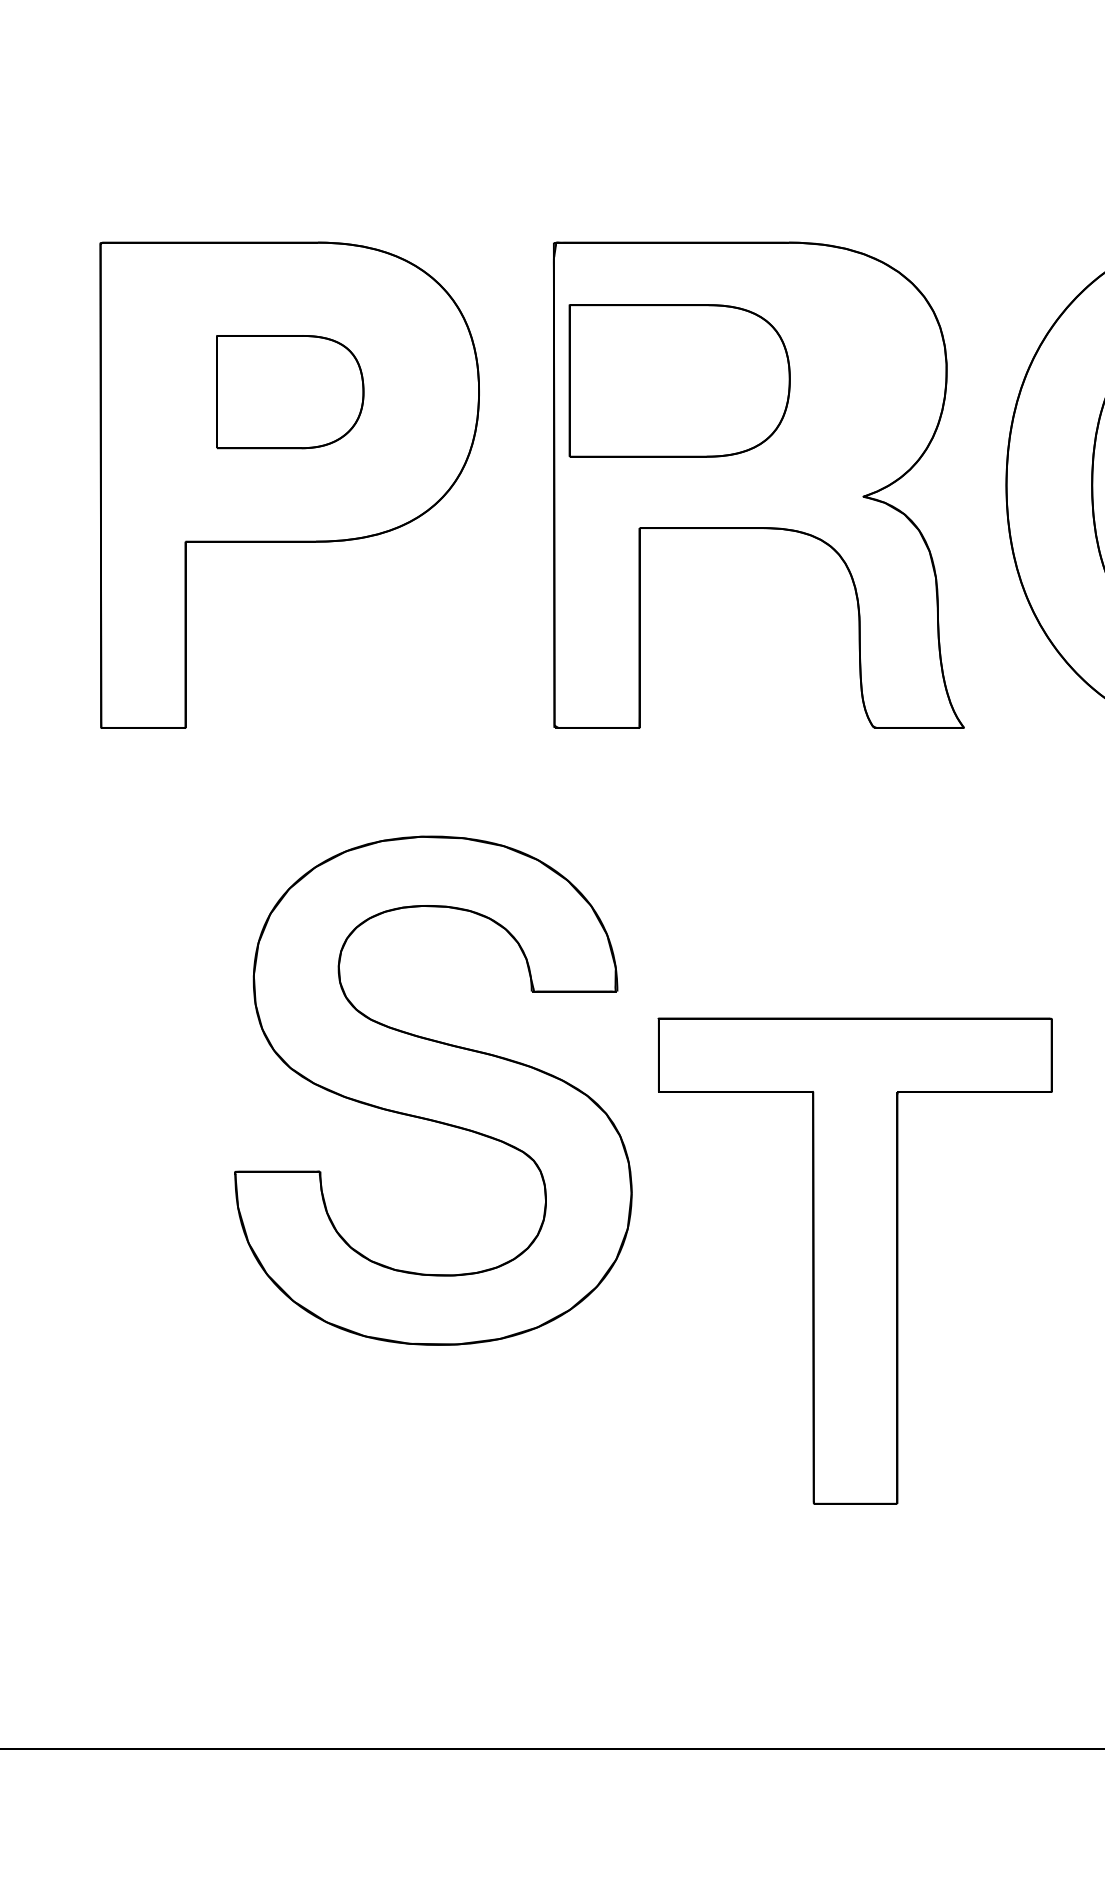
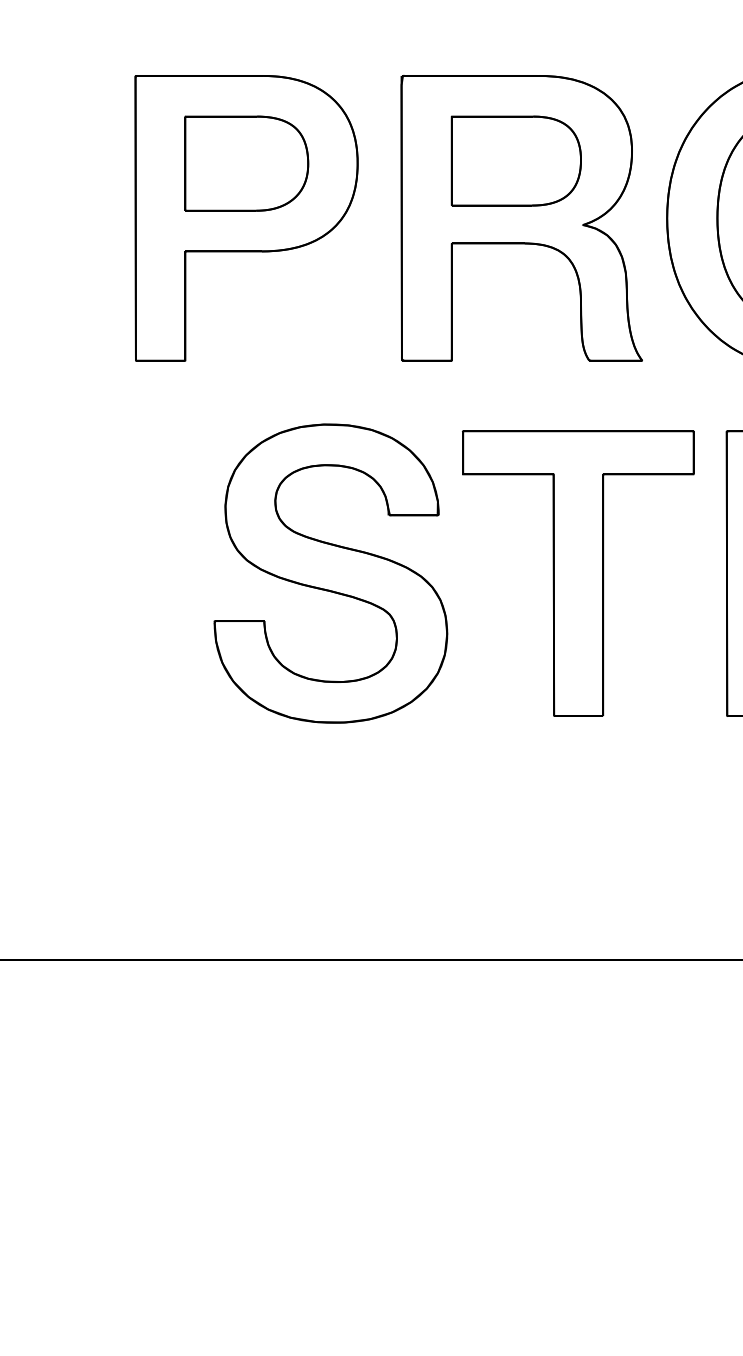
part: (678, 379) -> (515, 160), moved
part: (289, 391) -> (246, 163), size x1.43
part: (855, 1260) -> (578, 573), moved

